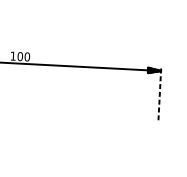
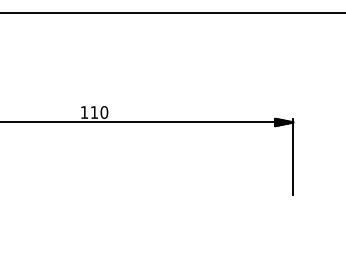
text: (20, 56) -> (94, 112), 100 -> 110
line: (159, 95) -> (293, 156), dashed -> solid

